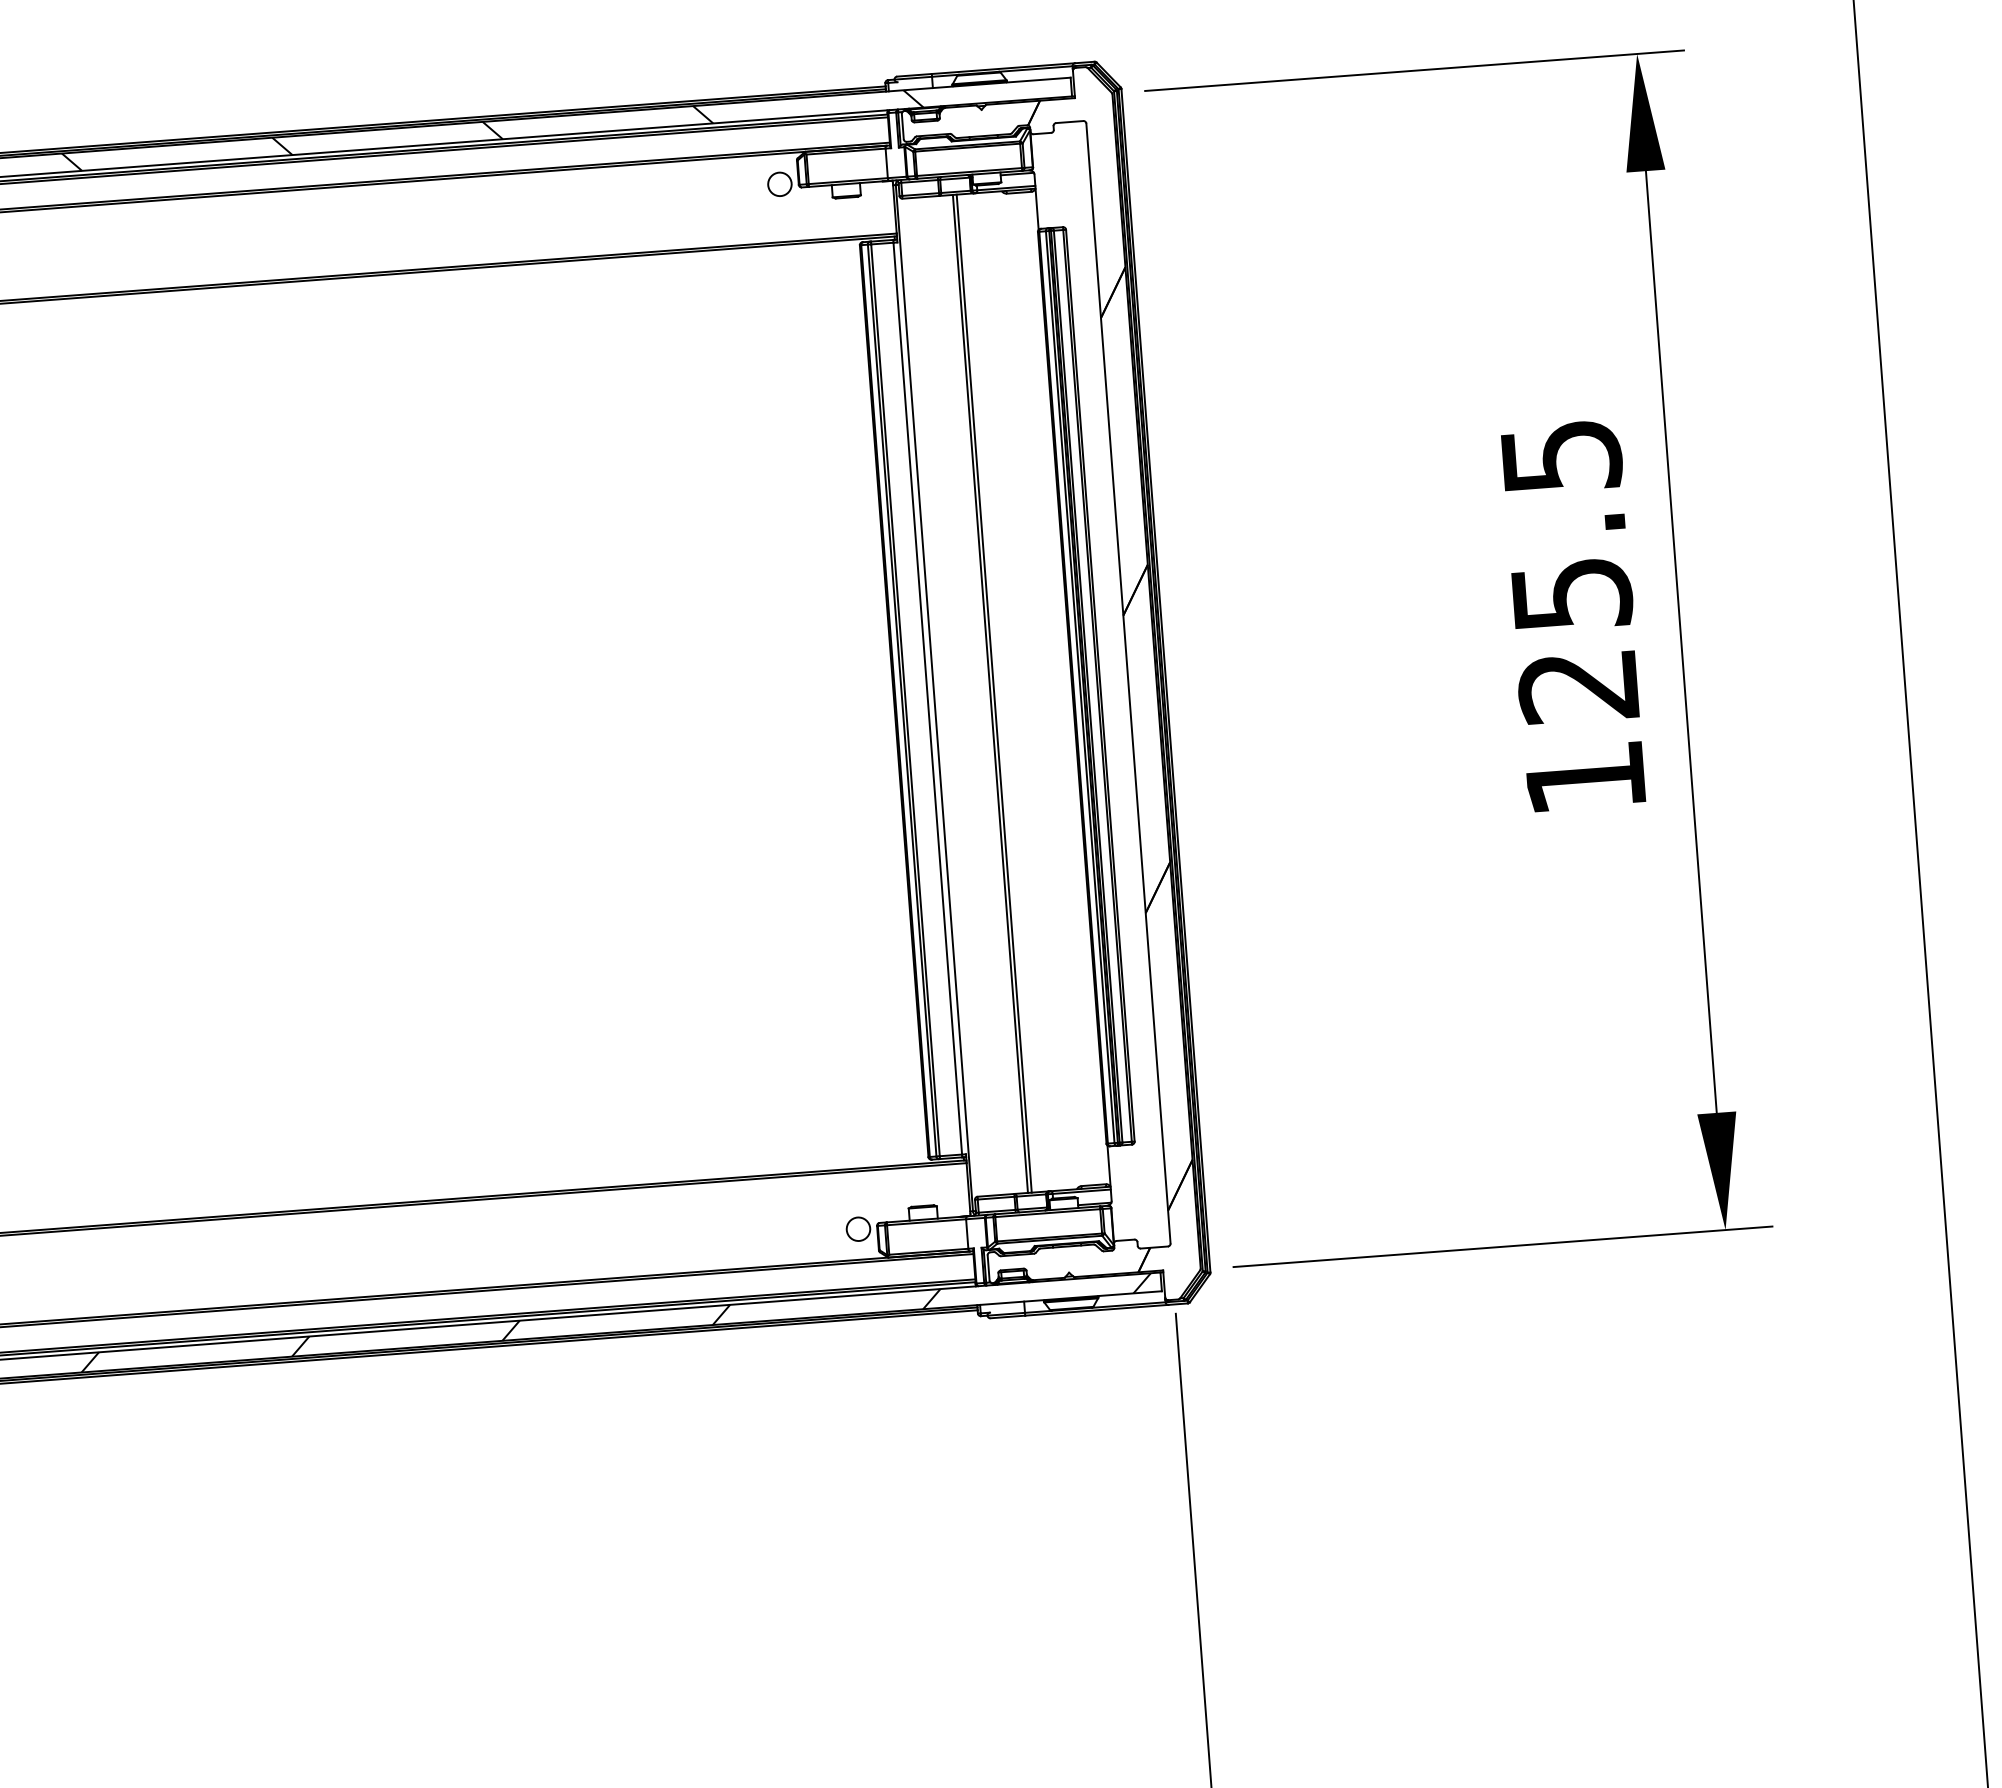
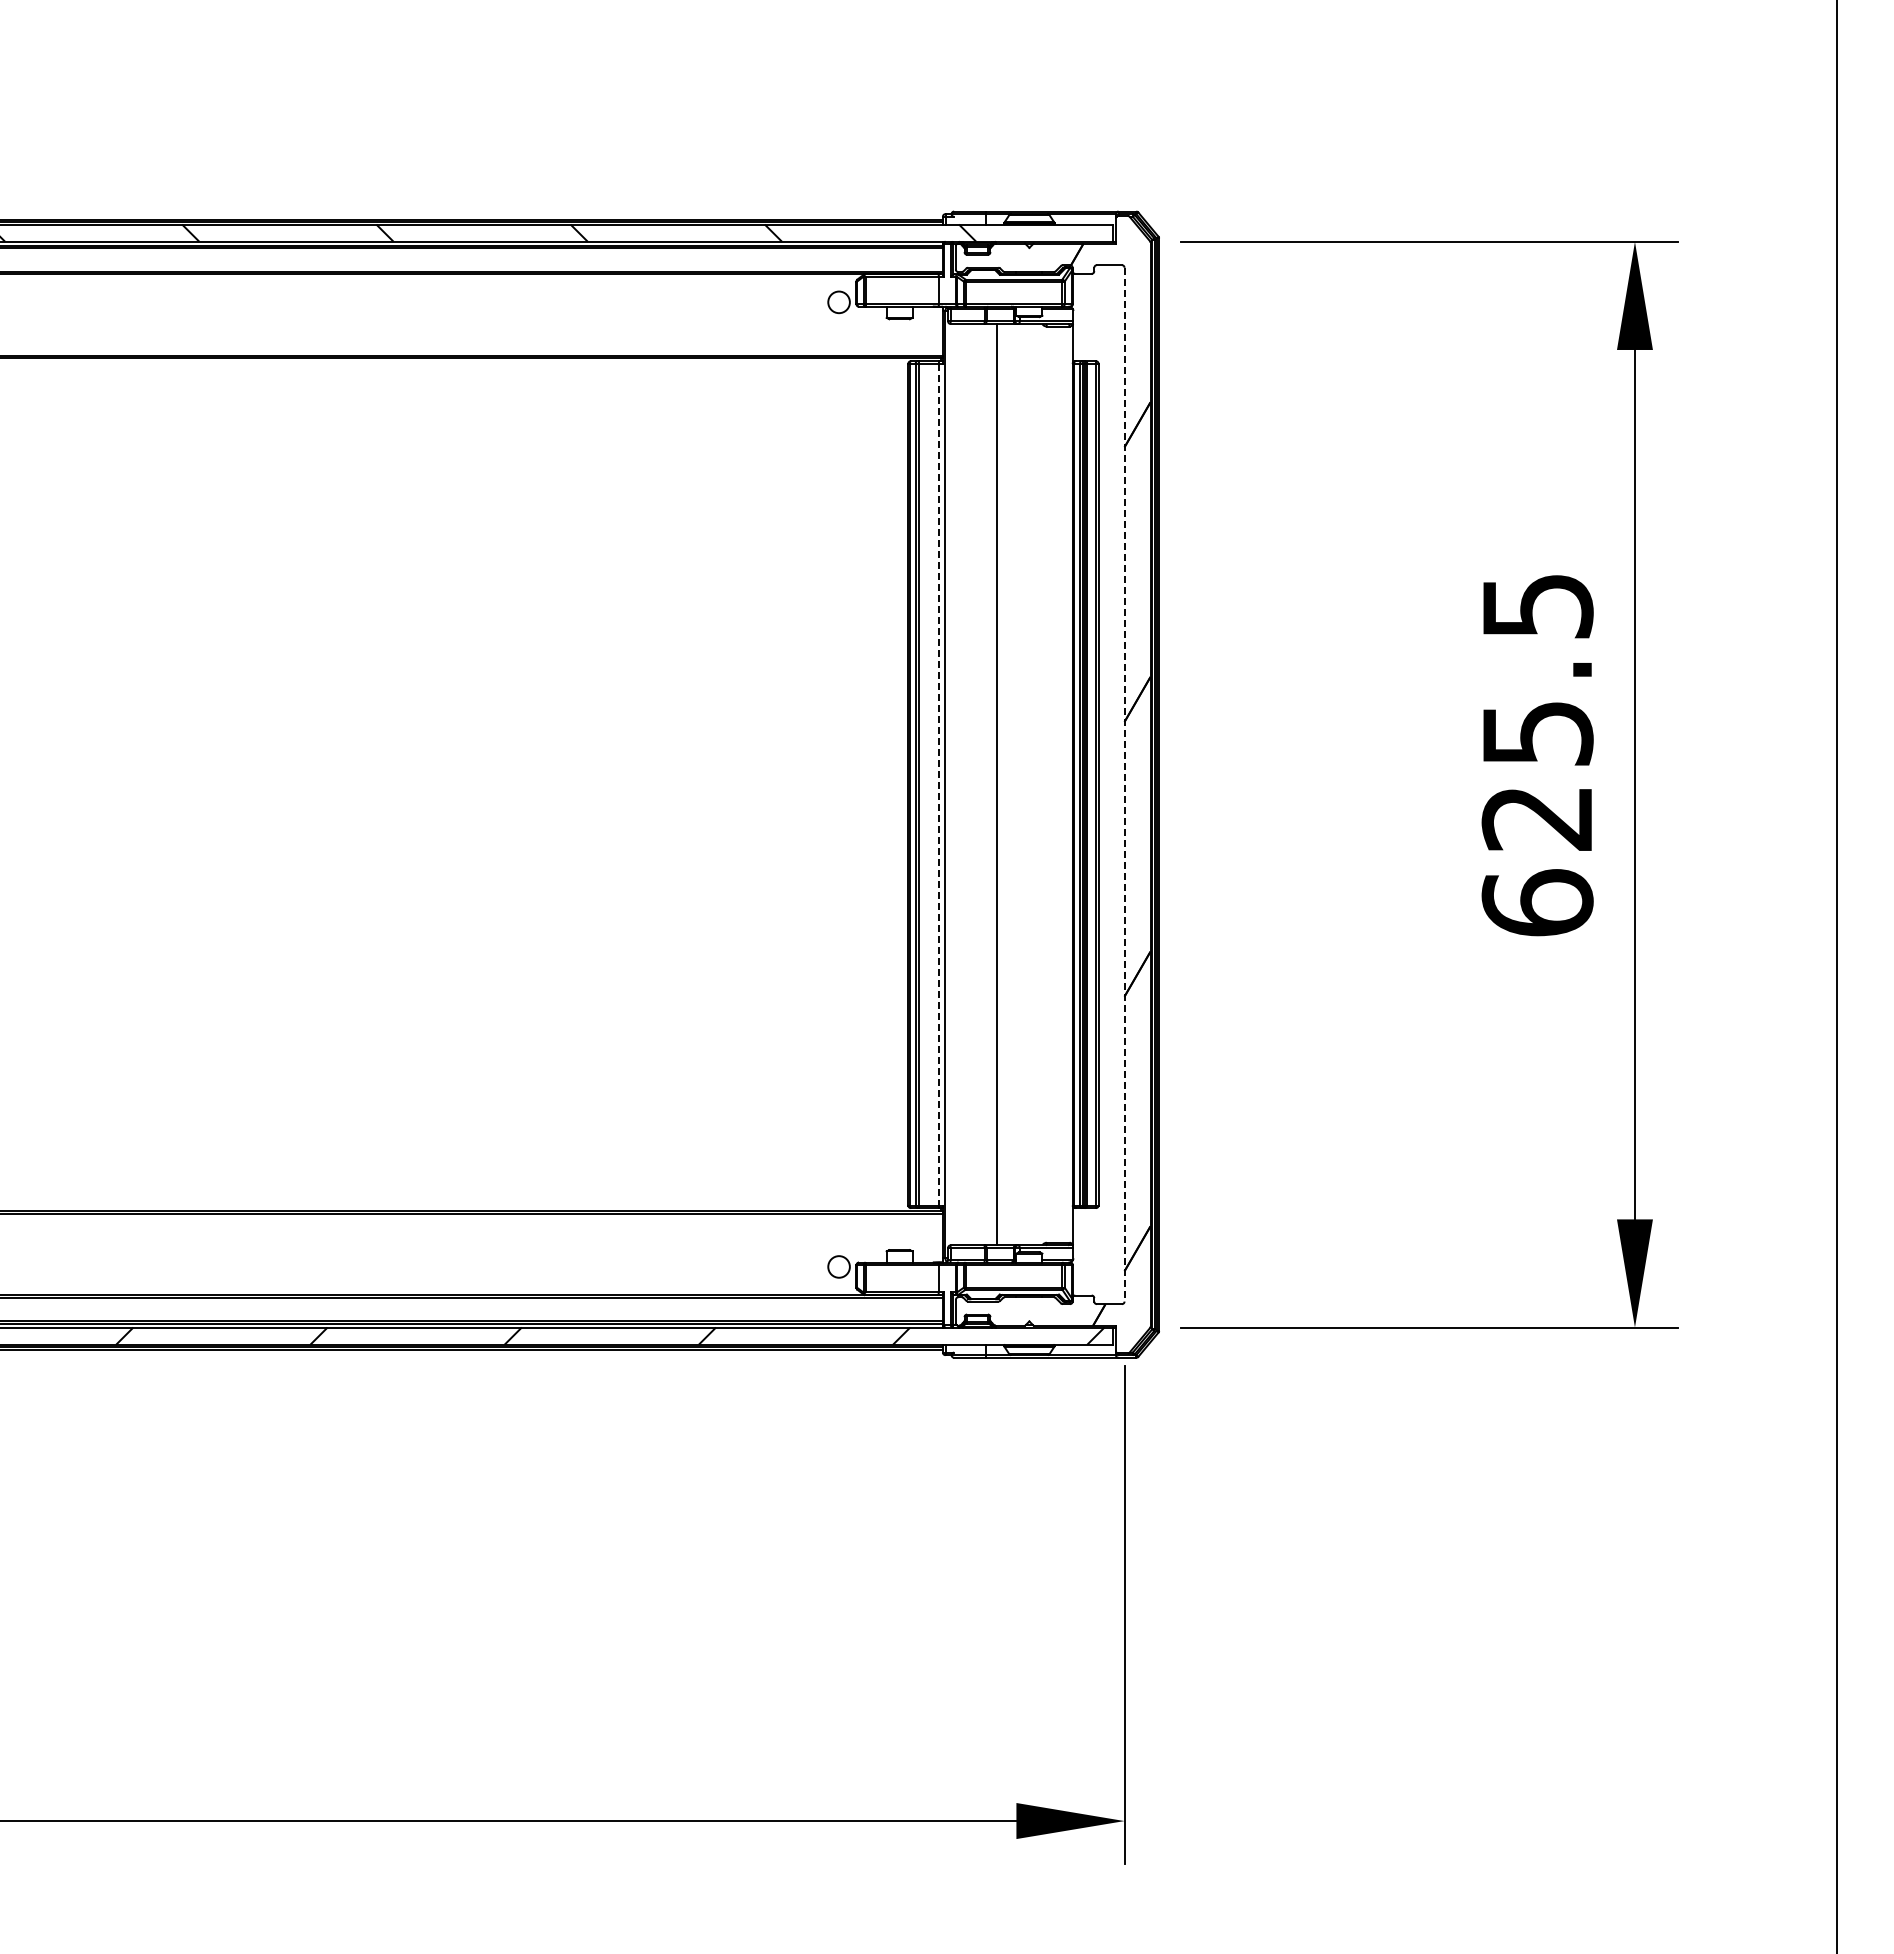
line: (1128, 683) -> (1124, 784), solid -> dashed
line: (994, 693) -> (1000, 784), removed
line: (927, 698) -> (939, 784), solid -> dashed
text: (1585, 777) -> (1537, 902), 125.5 -> 625.5

